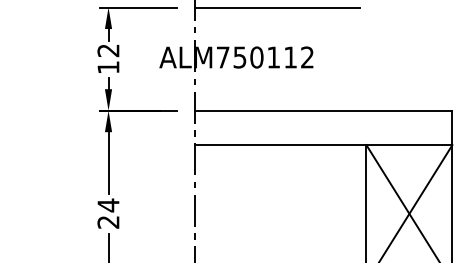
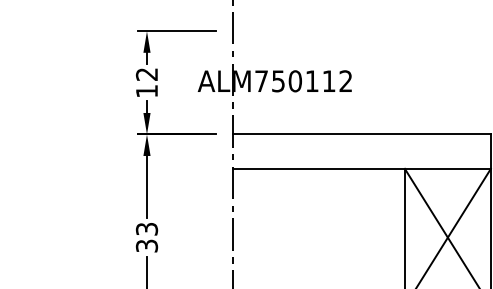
line: (276, 7) -> (314, 31), removed
text: (108, 213) -> (146, 237), 24 -> 33

